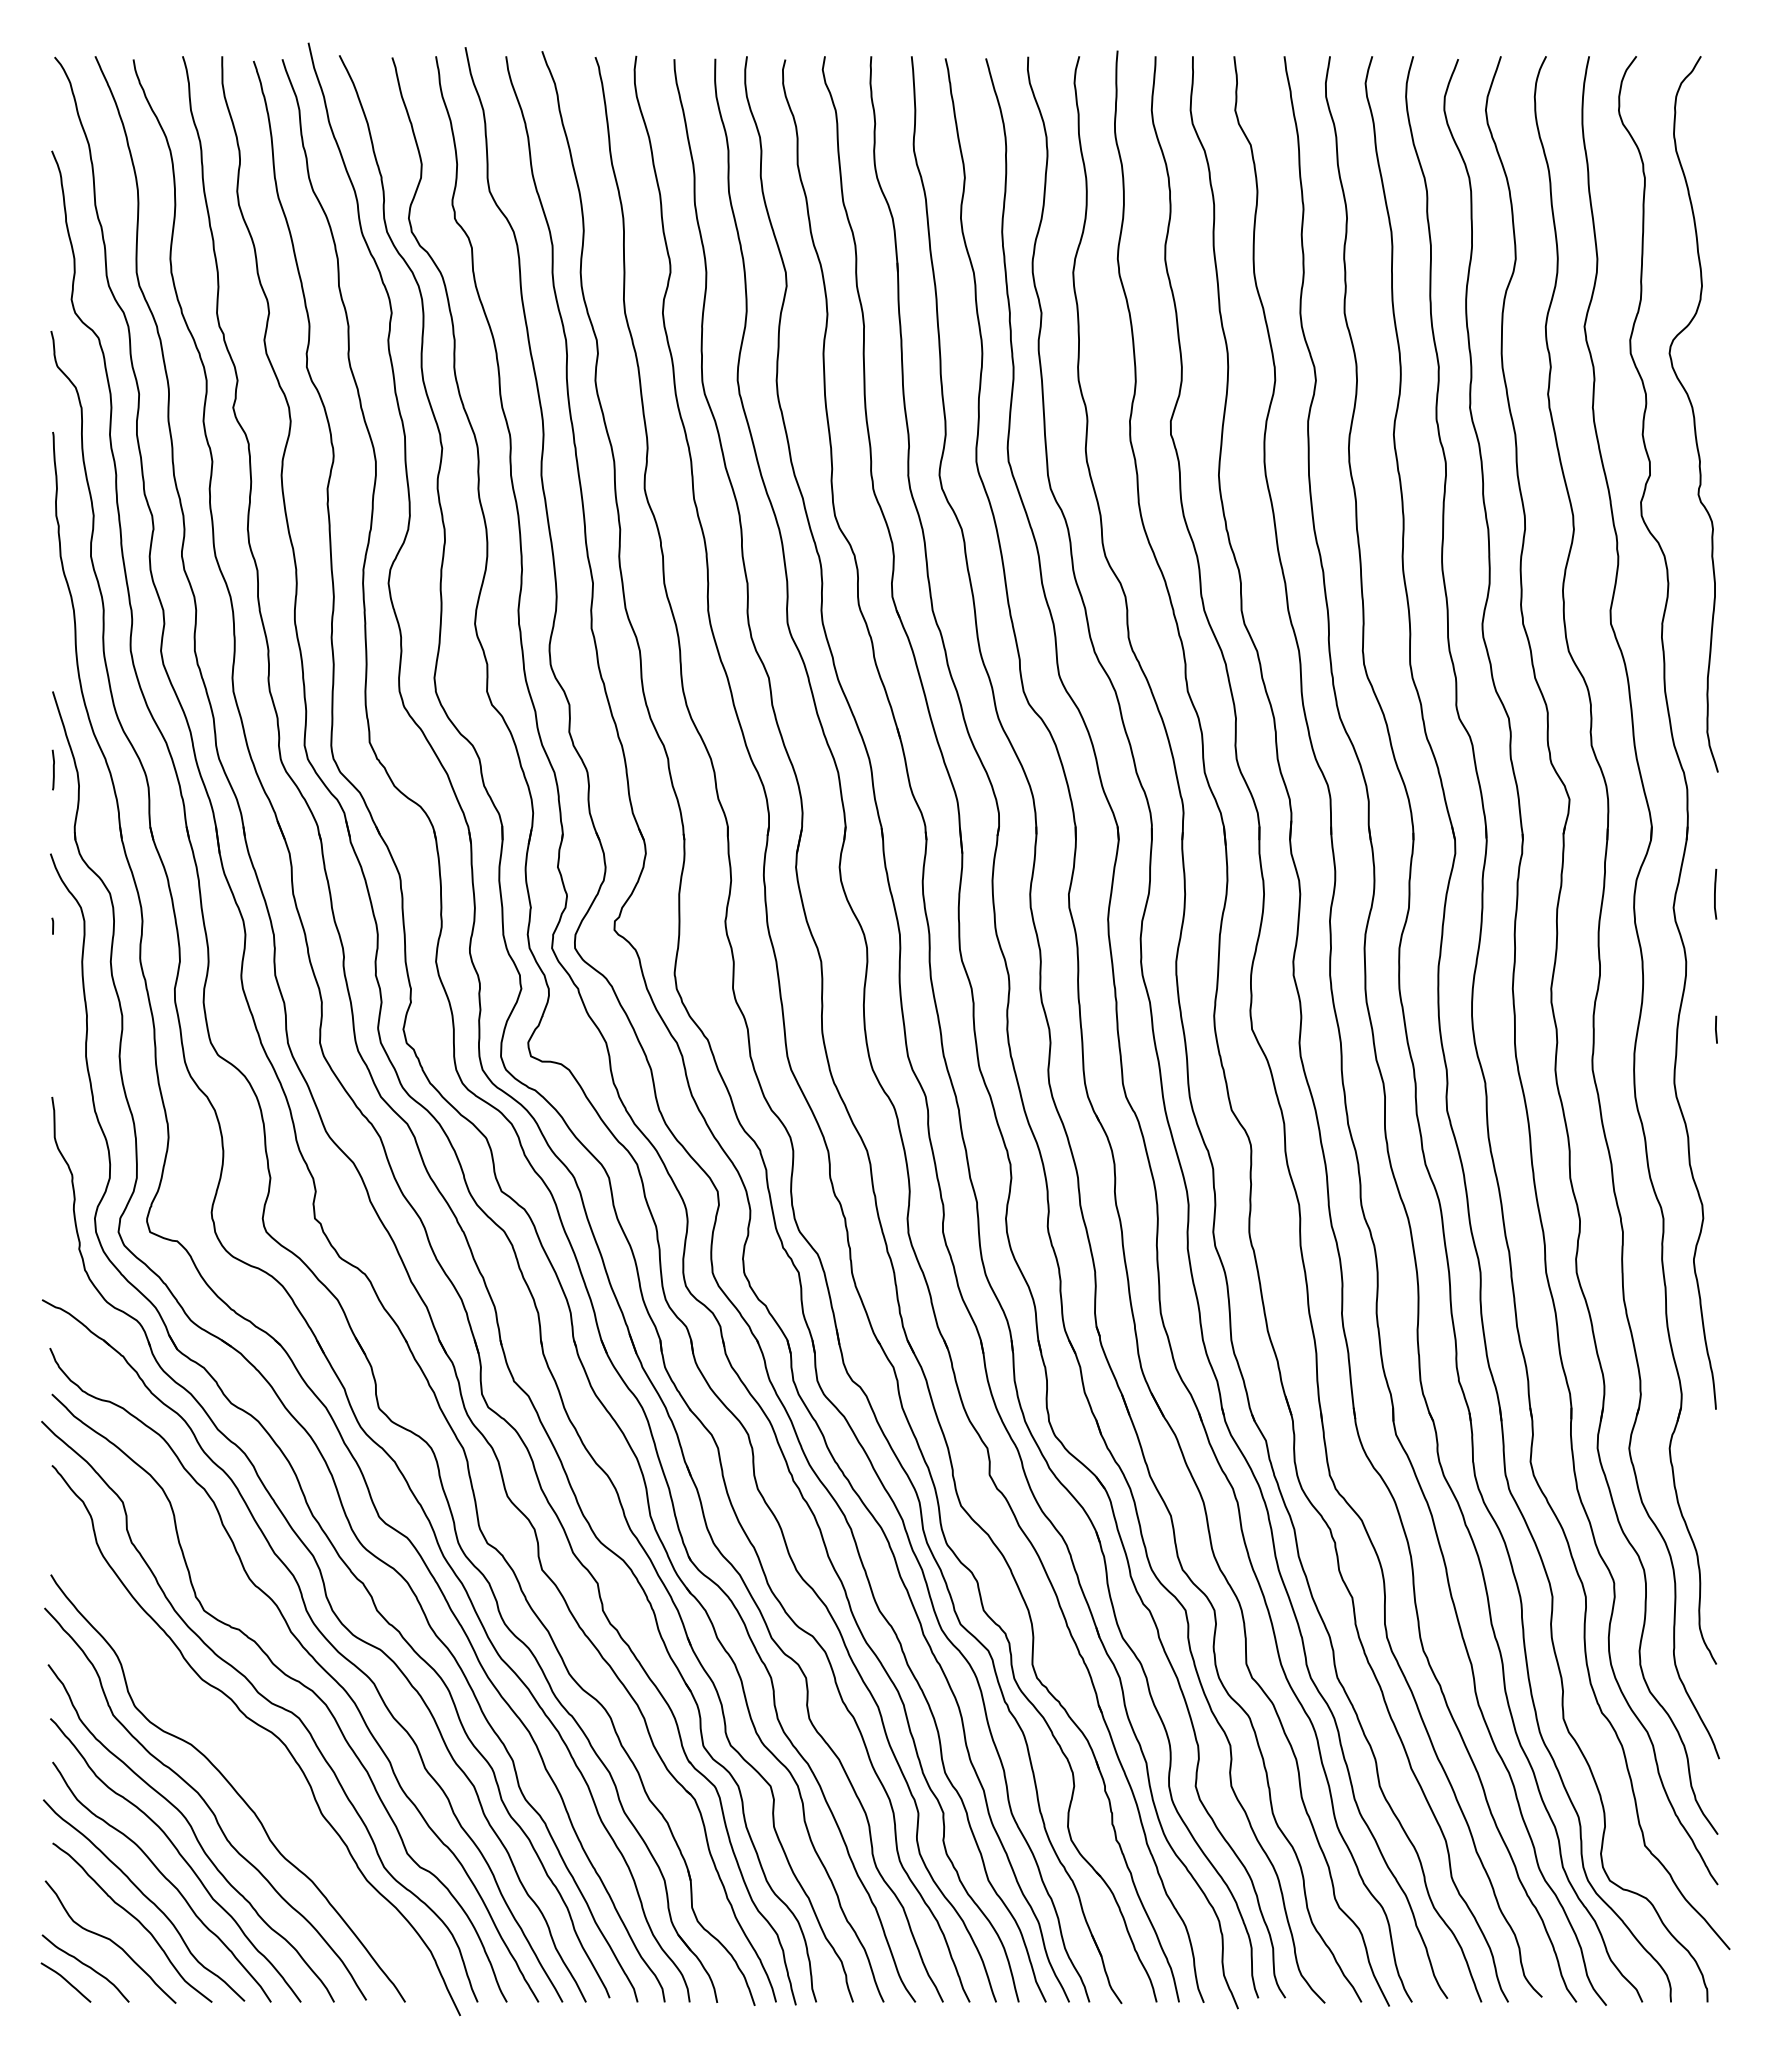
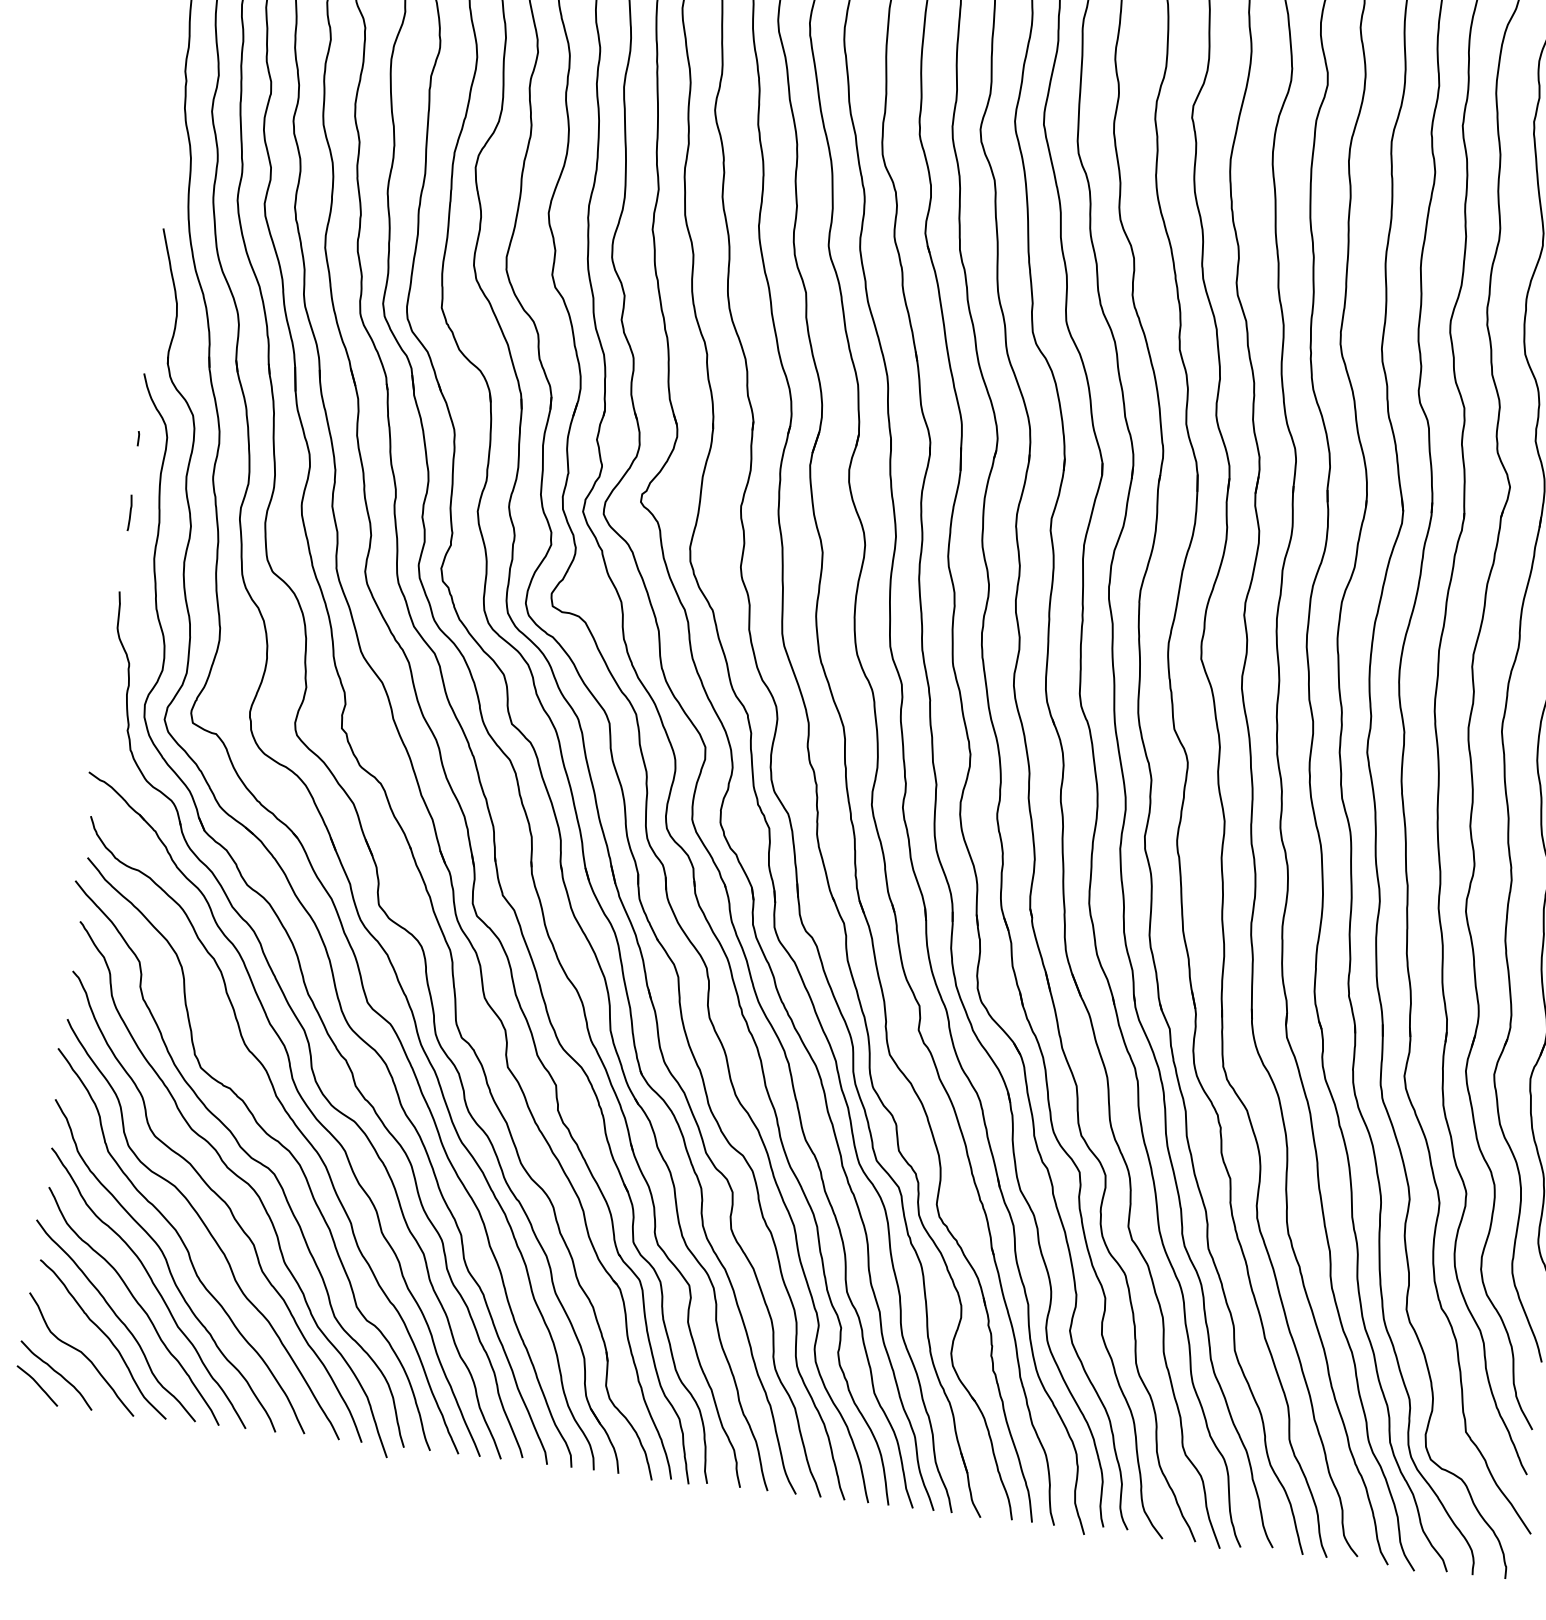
line: (53, 769) -> (130, 512), moved
curve: (246, 1755) -> (223, 1201), added

